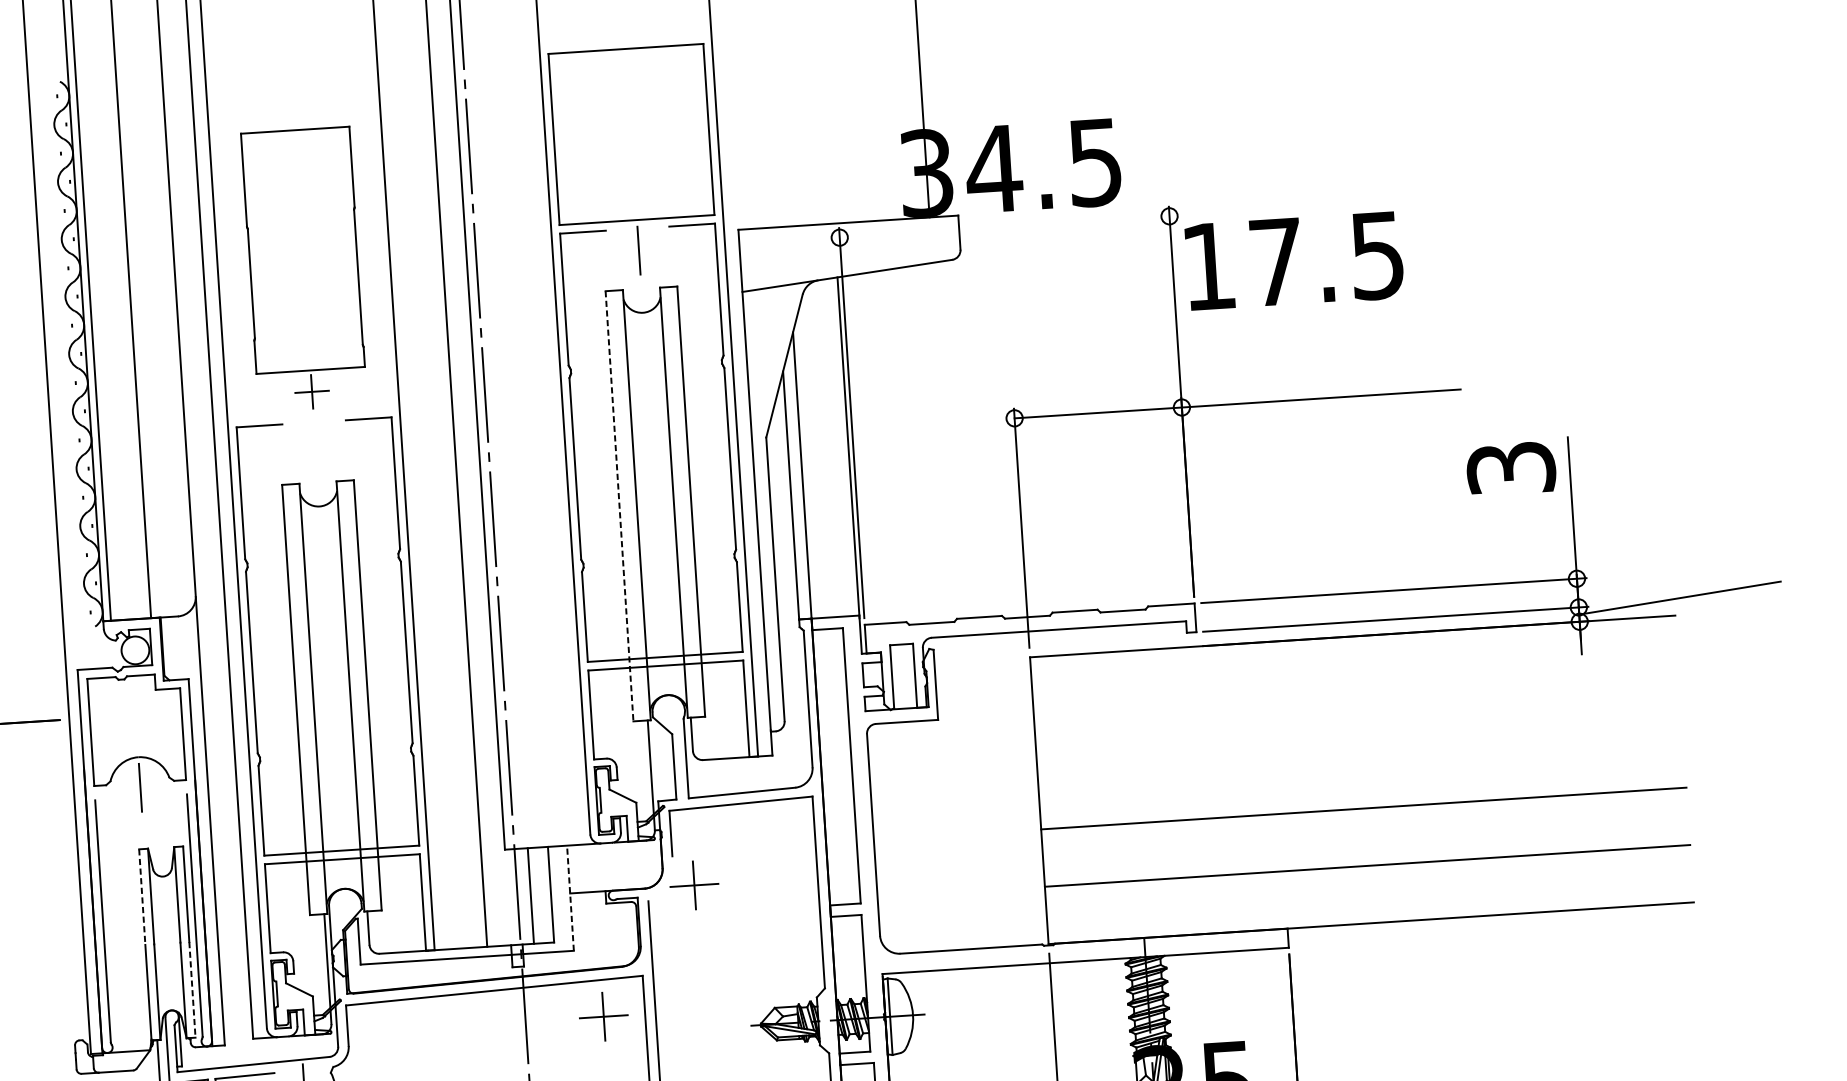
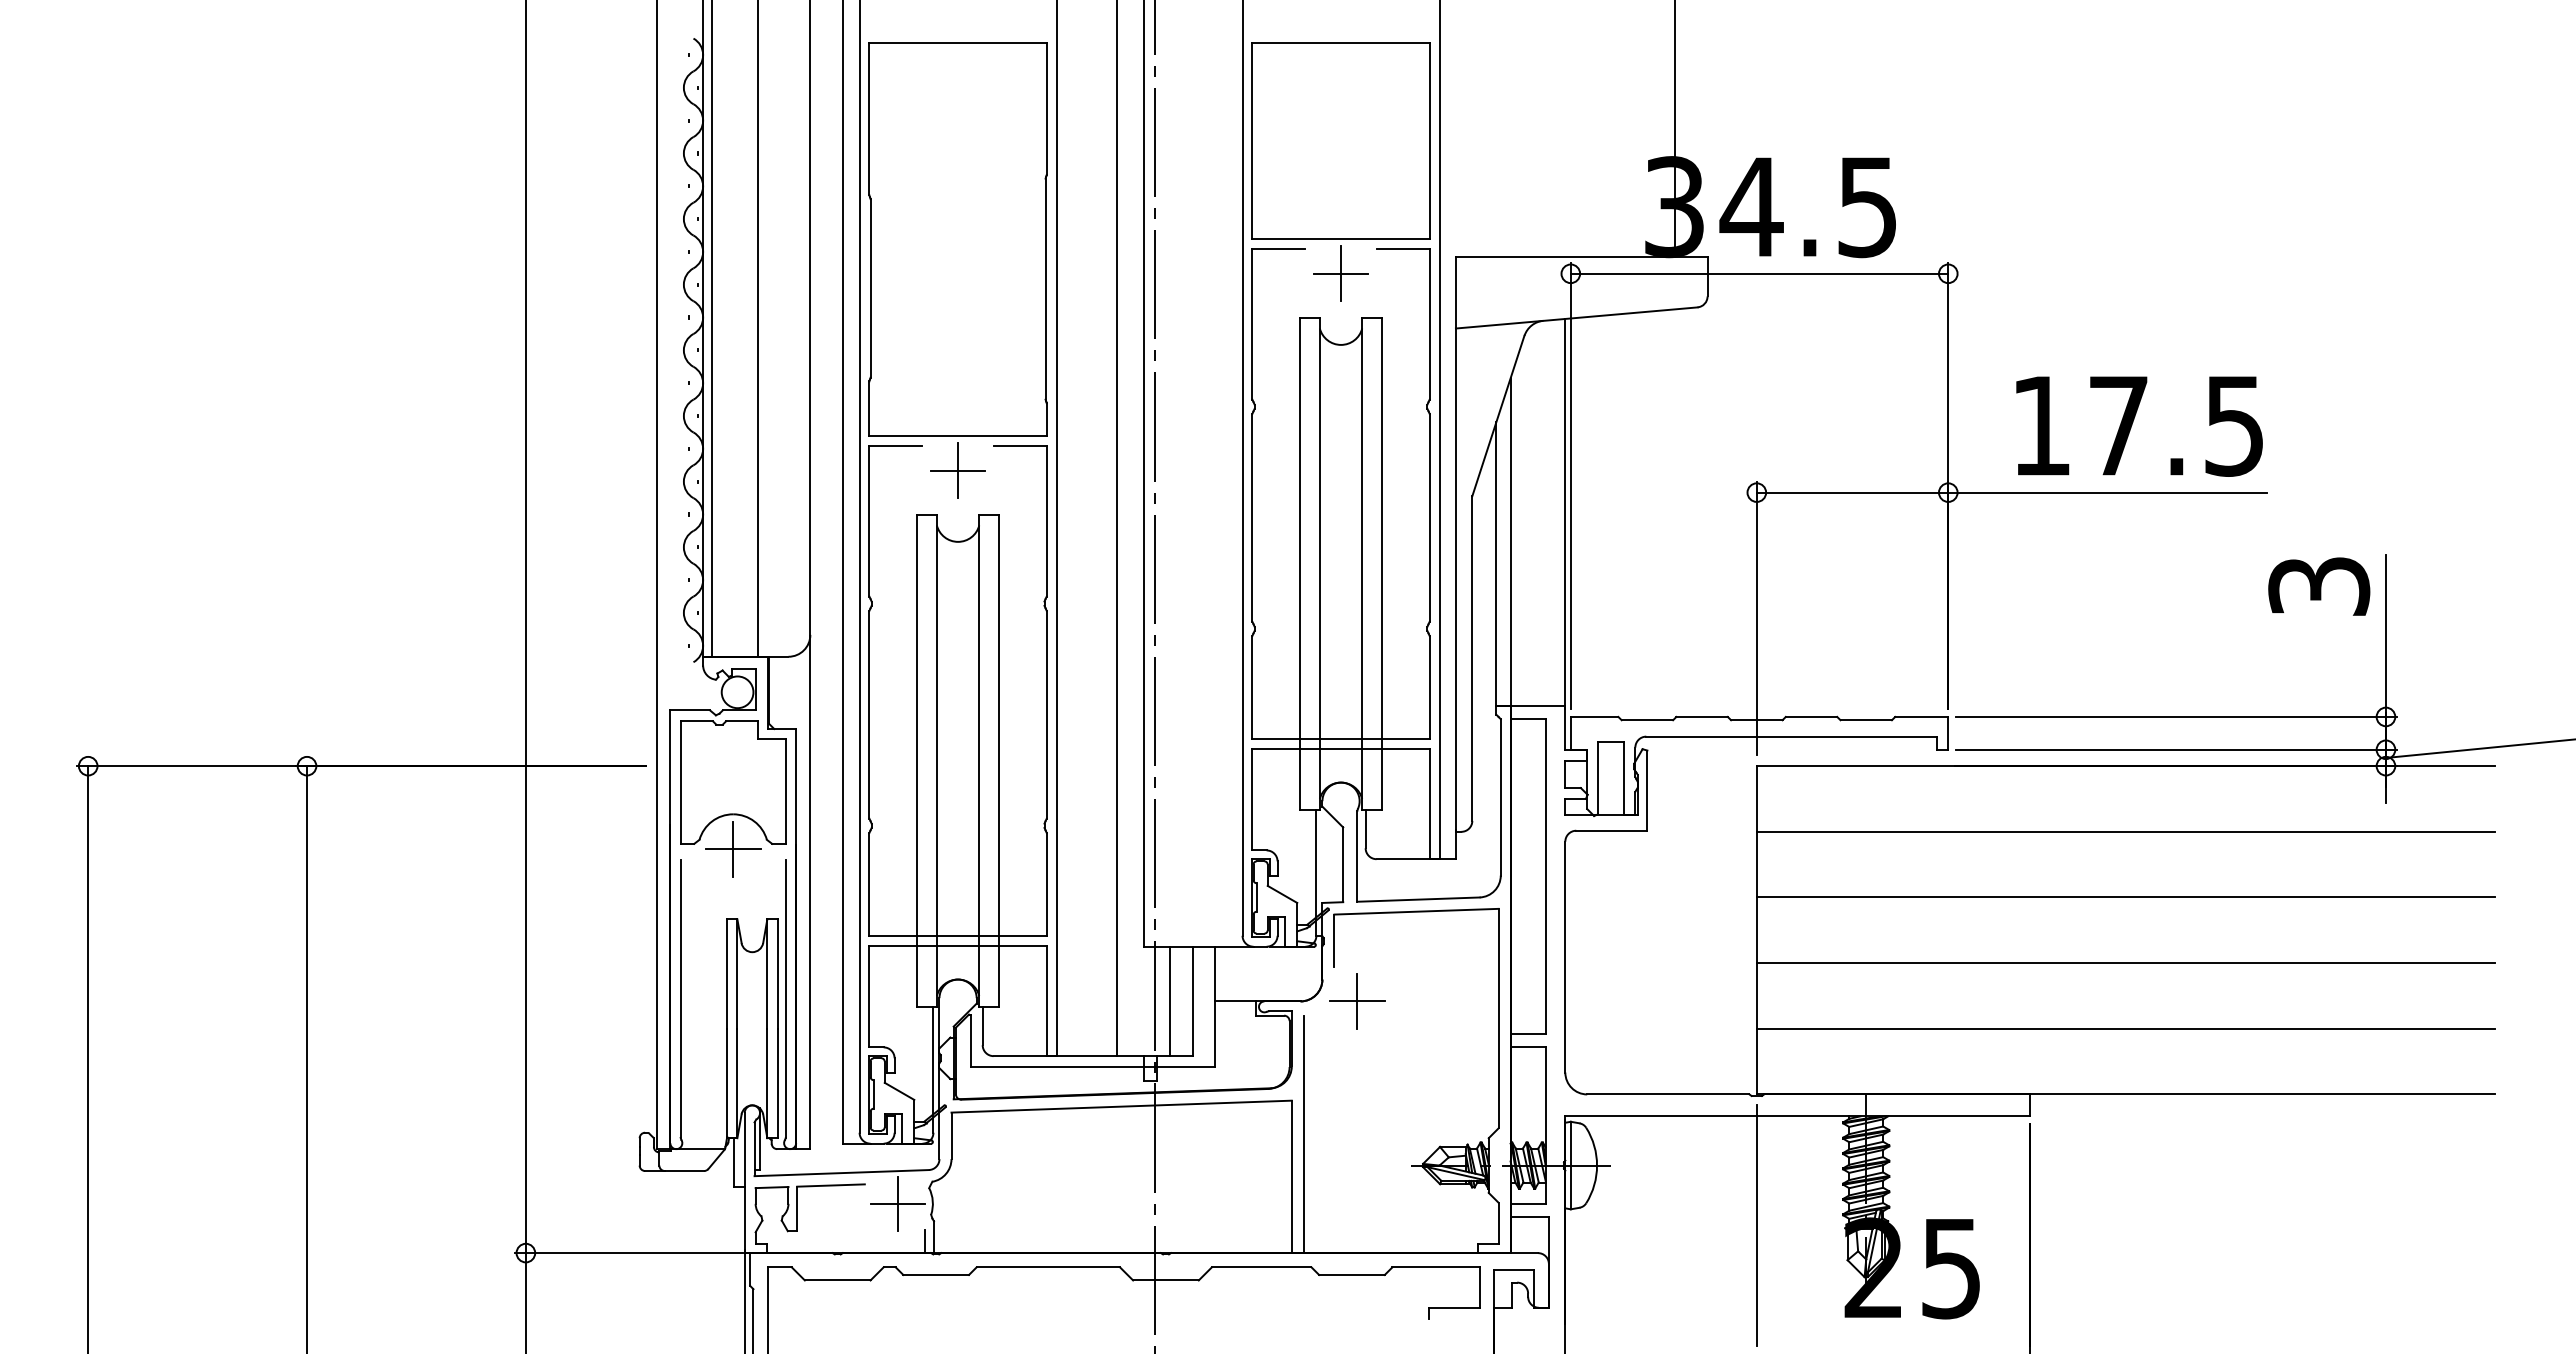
line: (1004, 226) -> (1759, 273), added
line: (638, 250) -> (1340, 273), added
text: (1294, 261) -> (2139, 426), moved
part: (303, 269) -> (957, 270), size x1.43
line: (620, 506) -> (1300, 564), dashed -> solid
line: (1355, 693) -> (2125, 831), added
line: (1359, 751) -> (2125, 897), added
line: (139, 787) -> (732, 849), added
line: (142, 897) -> (727, 974), dashed -> solid
line: (570, 897) -> (1215, 1006), dashed -> solid
line: (192, 989) -> (777, 1083), dashed -> solid
part: (603, 1016) -> (1244, 1144), removed

